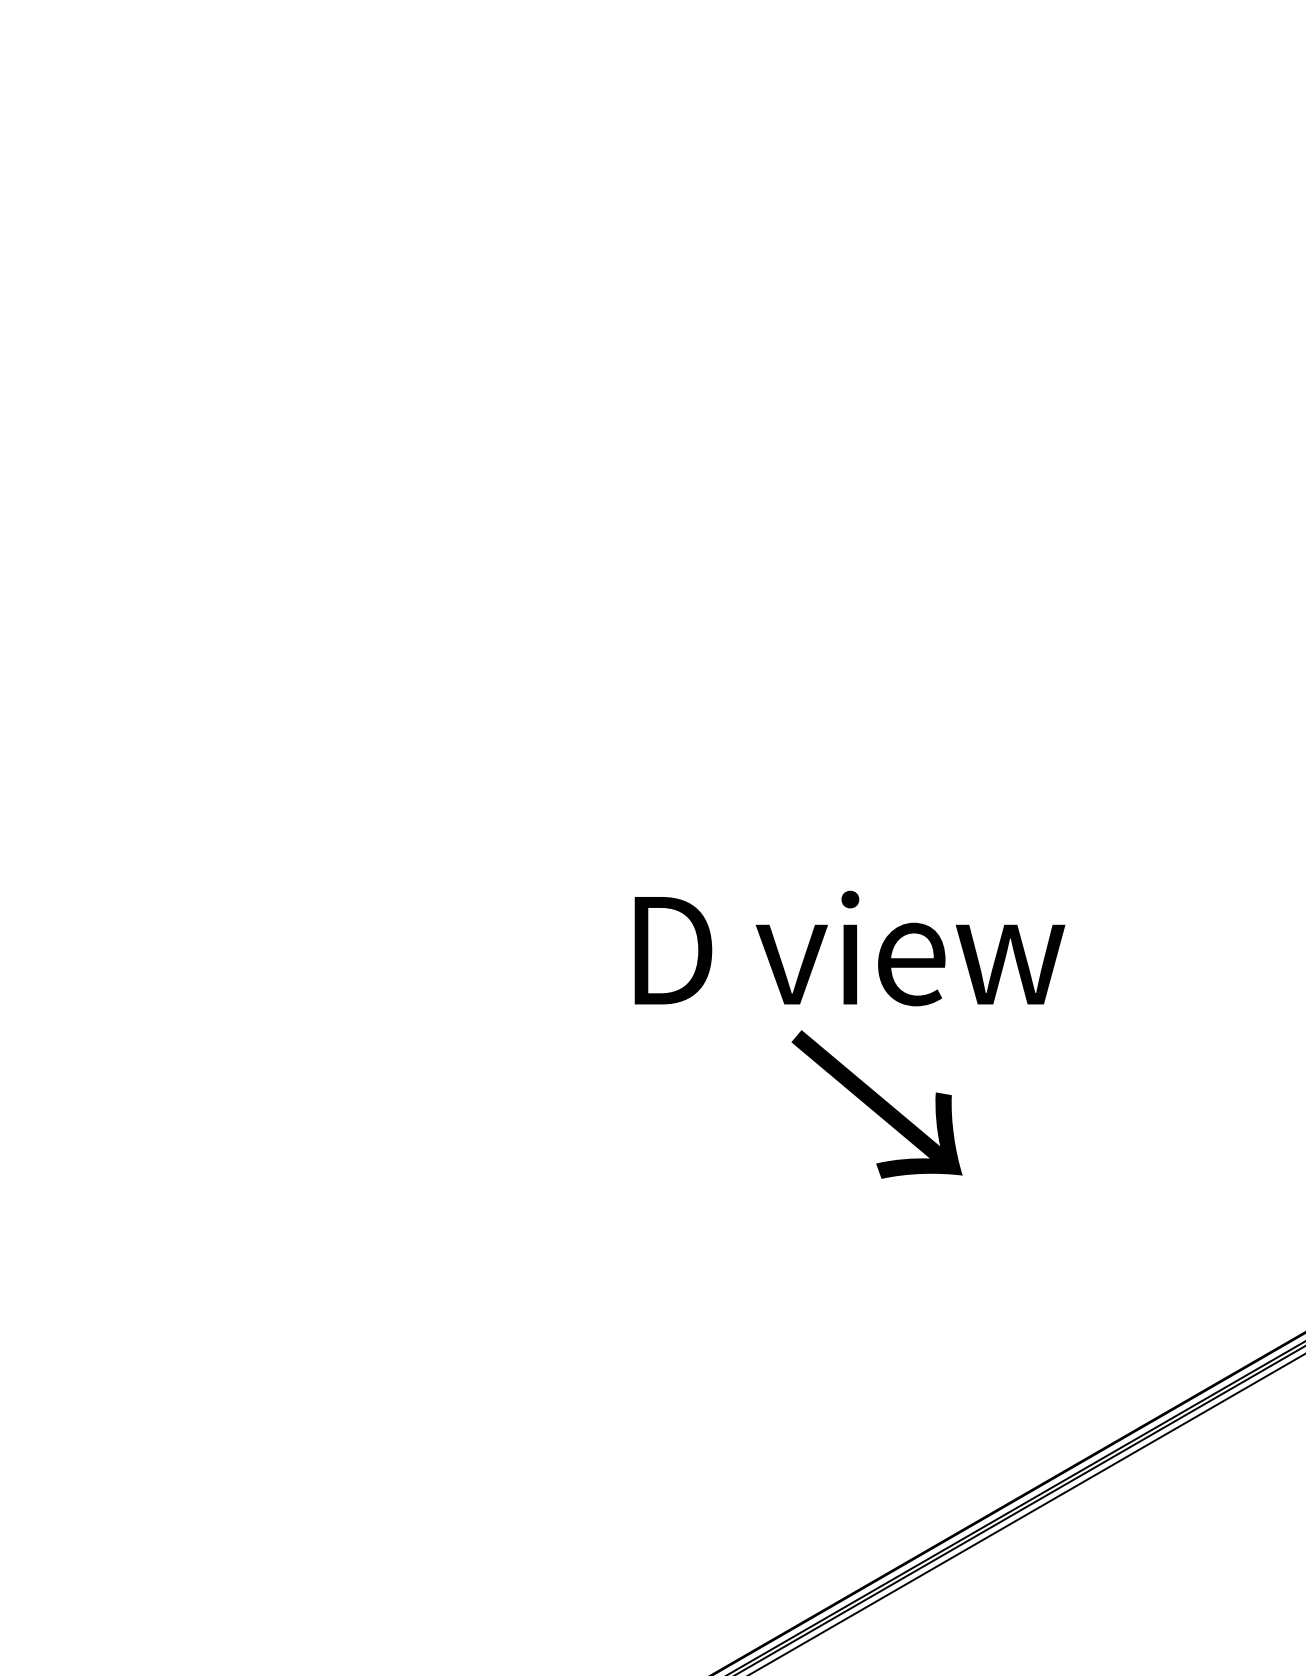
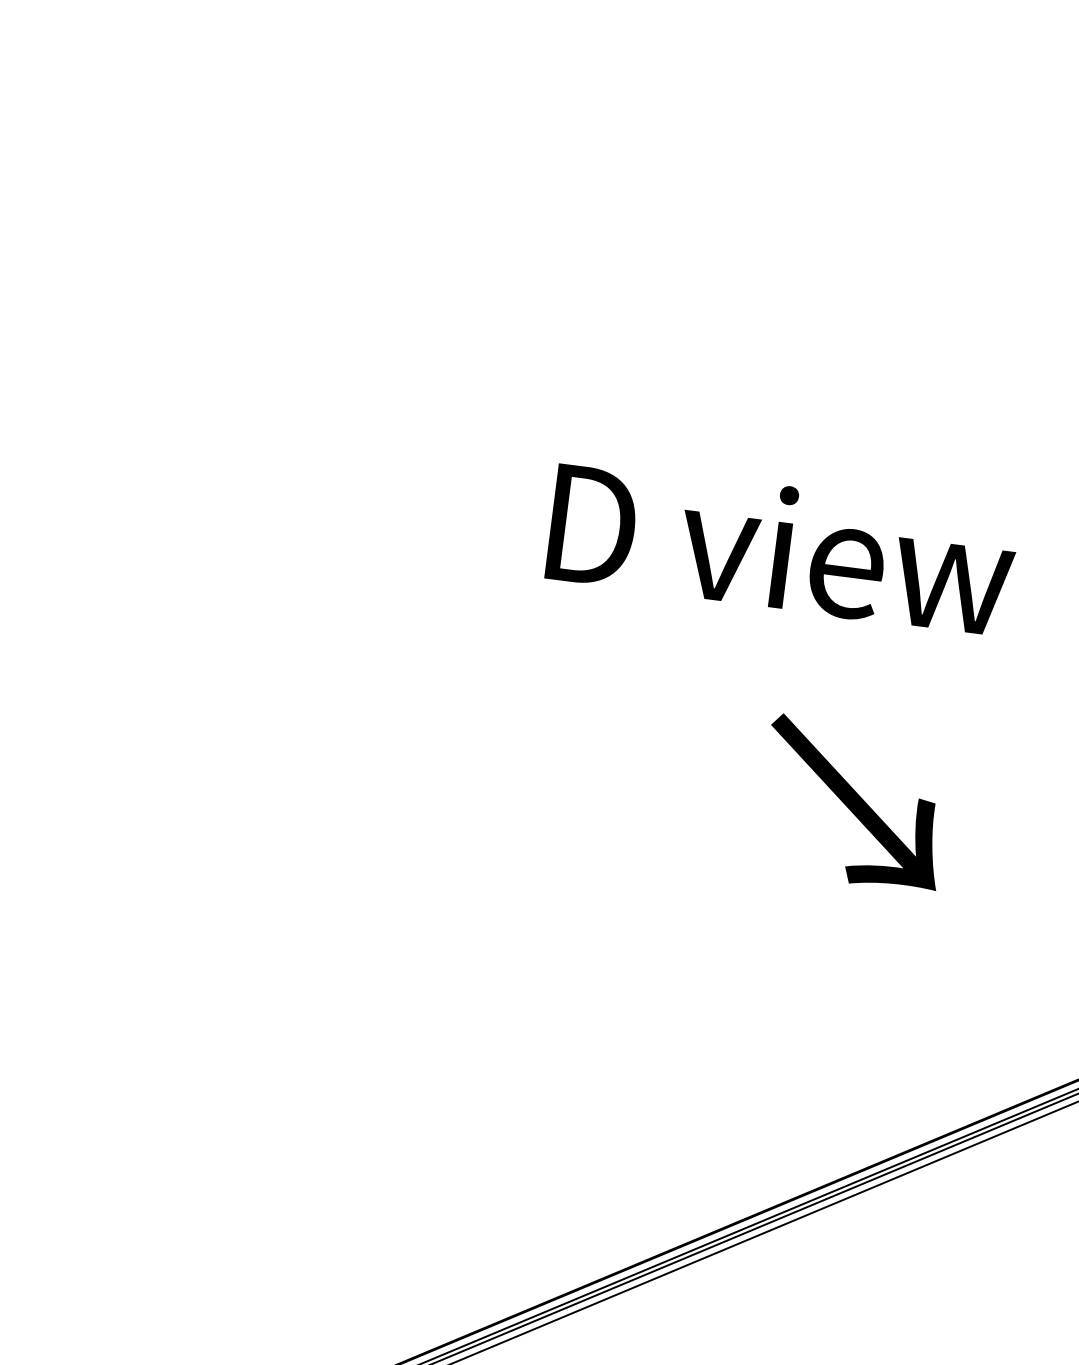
text: (876, 1104) -> (853, 803), moved

